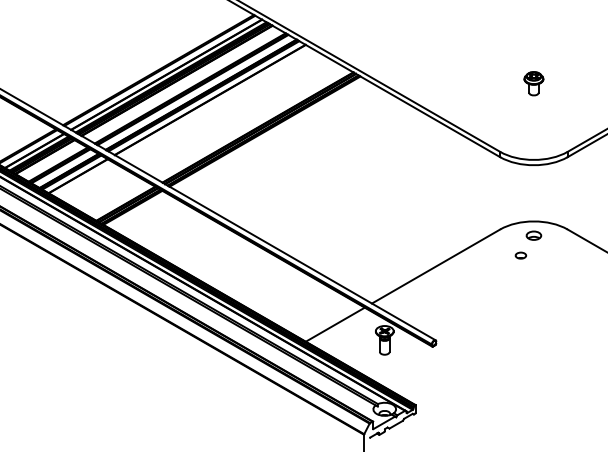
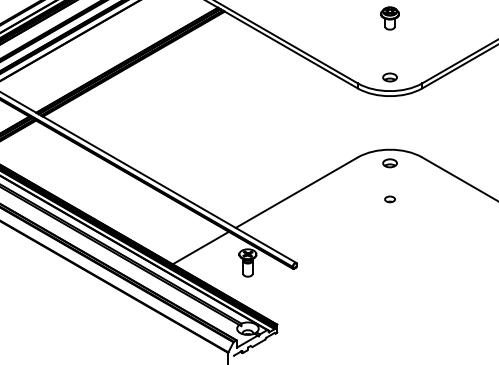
part: (533, 145) -> (389, 77), added
part: (520, 255) -> (389, 199), moved

